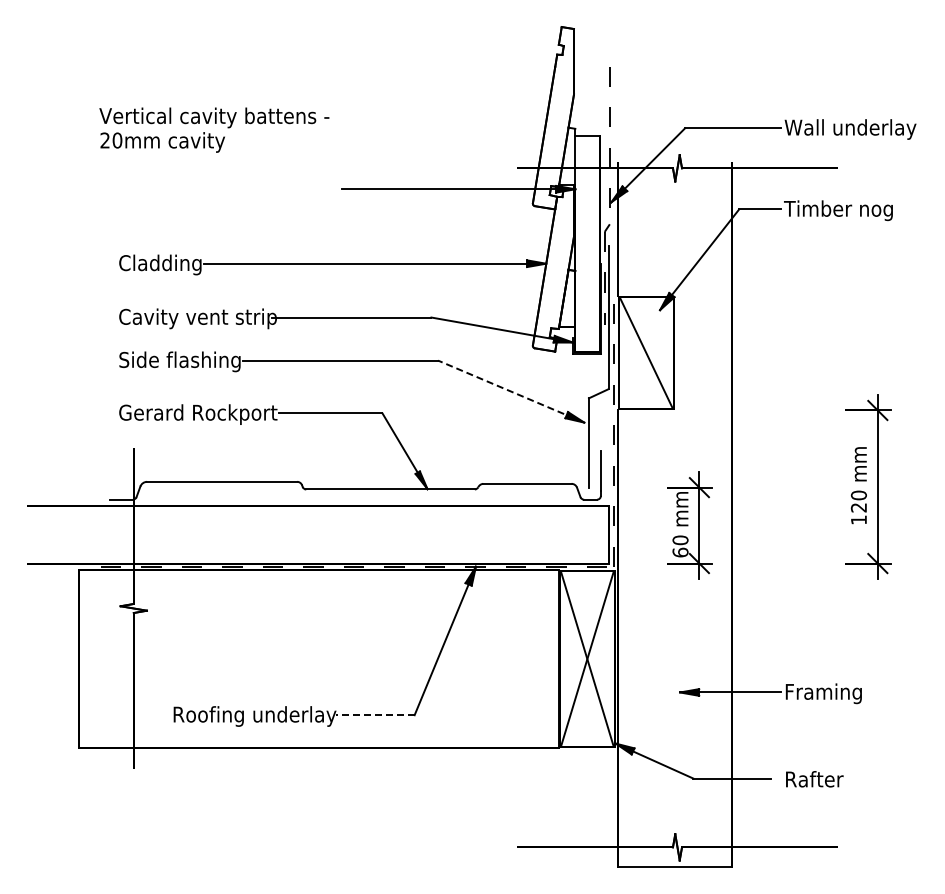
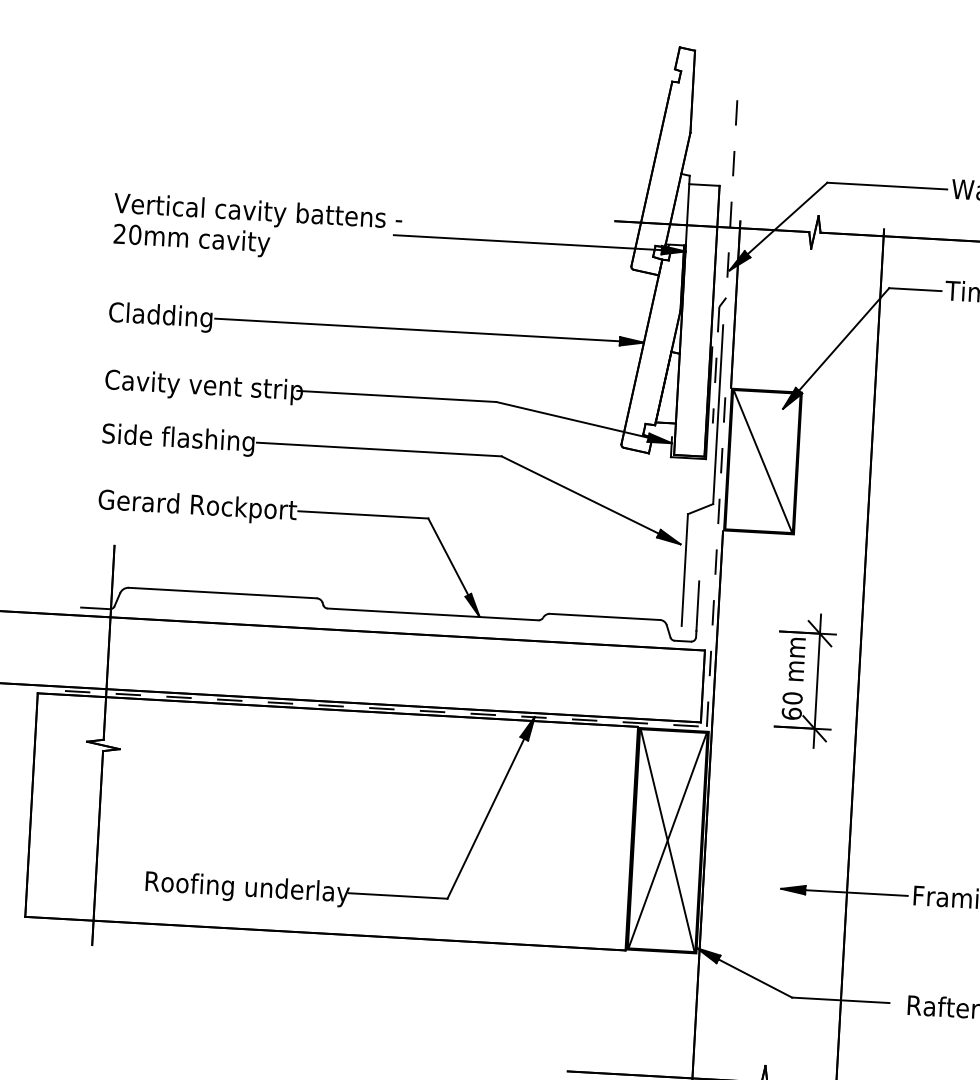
text: (214, 129) -> (257, 227), moved
line: (510, 391) -> (590, 500), dashed -> solid
line: (374, 715) -> (397, 896), dashed -> solid

